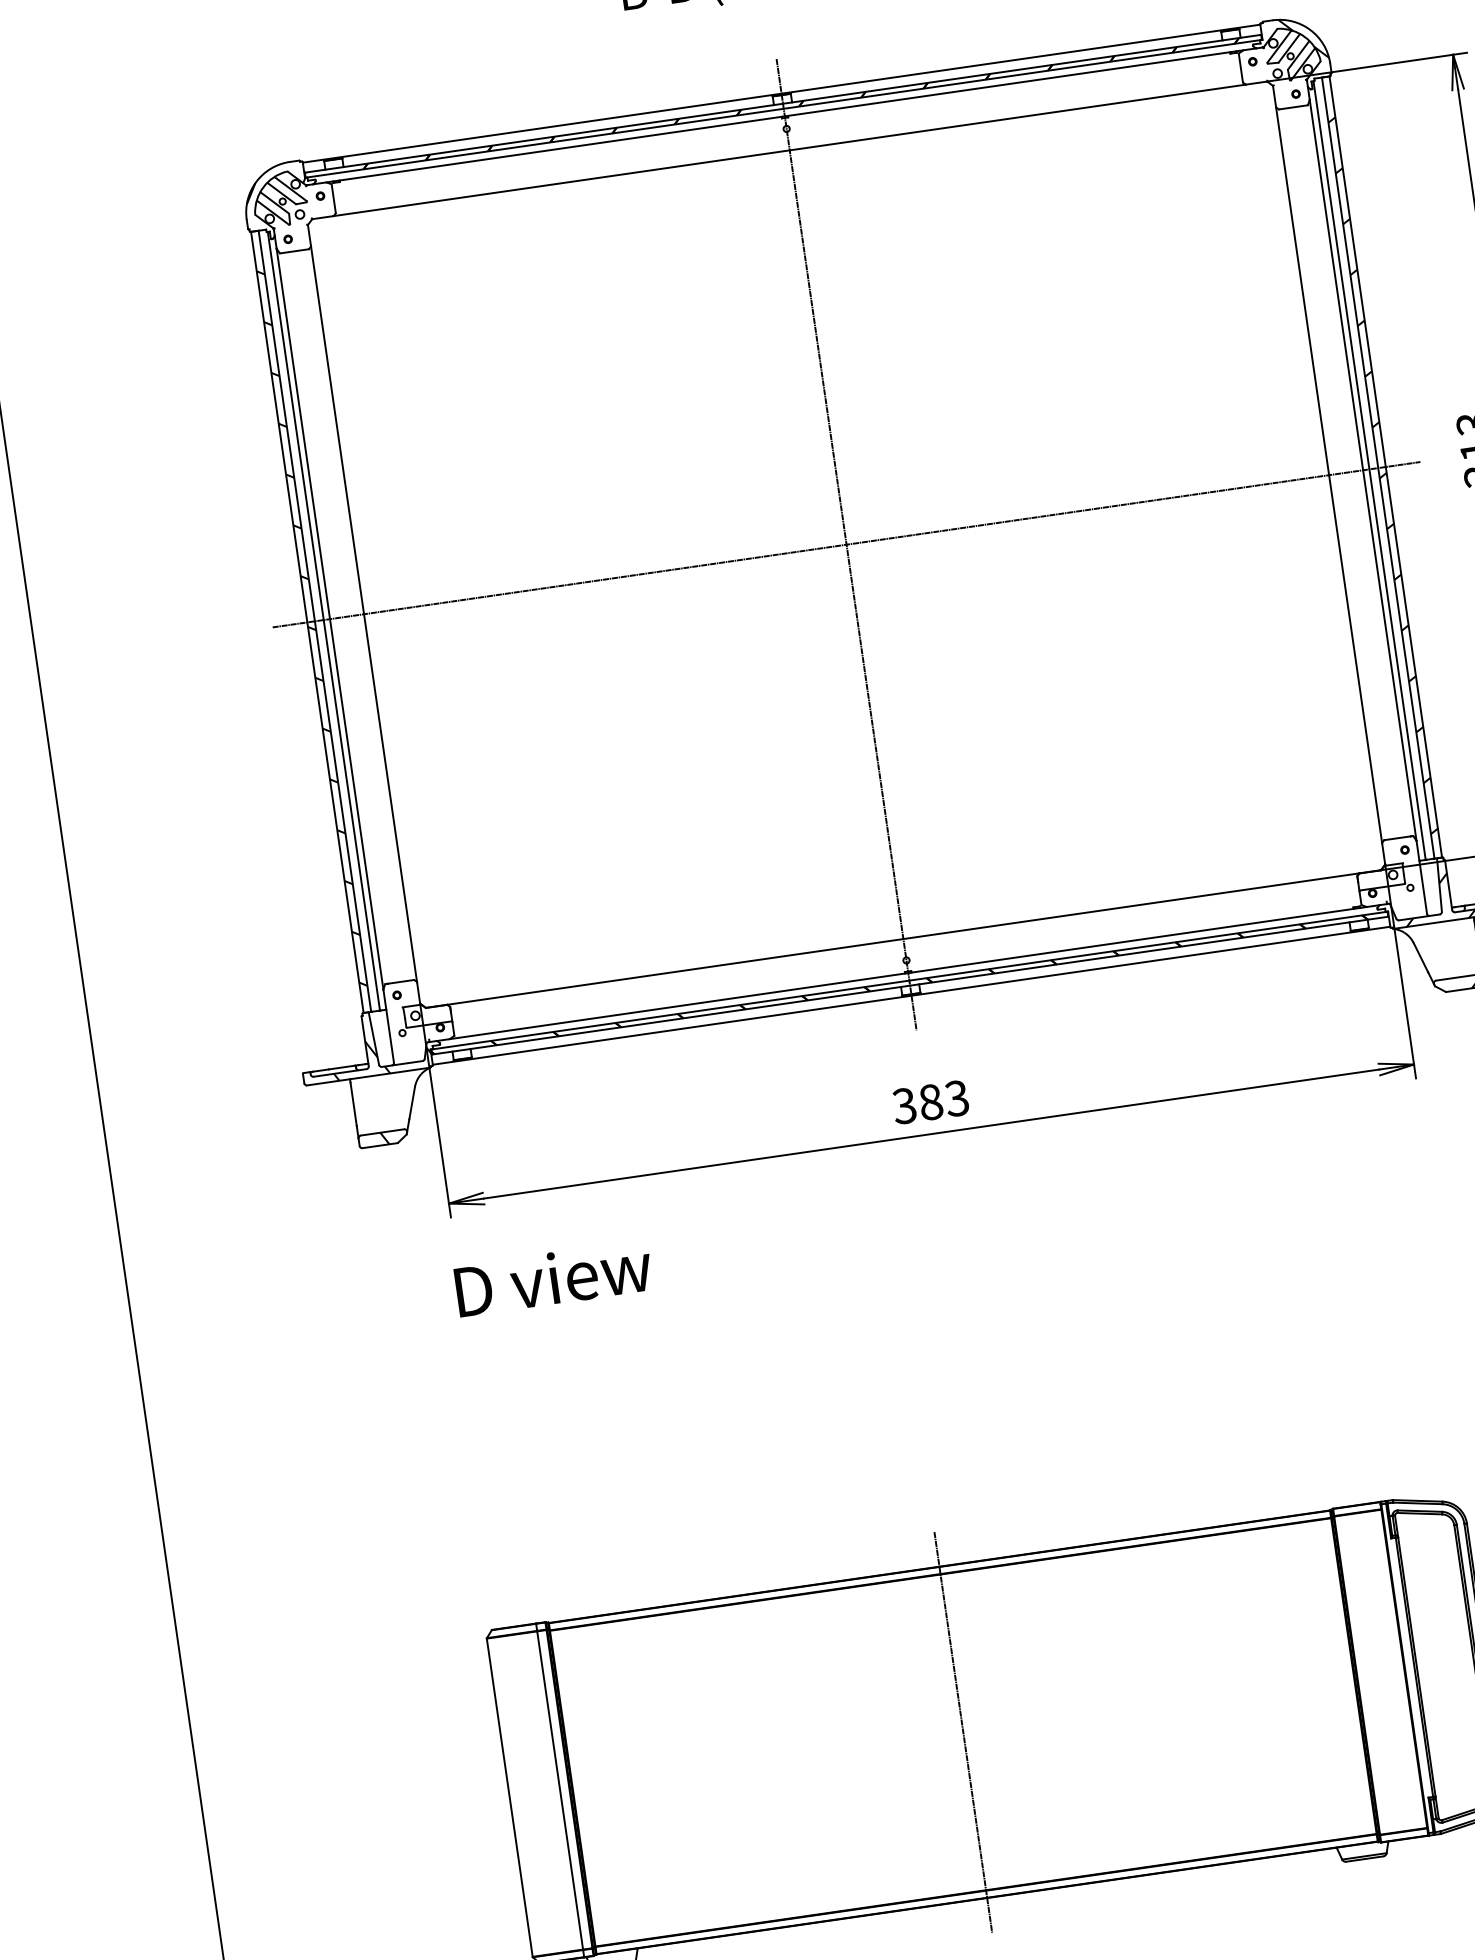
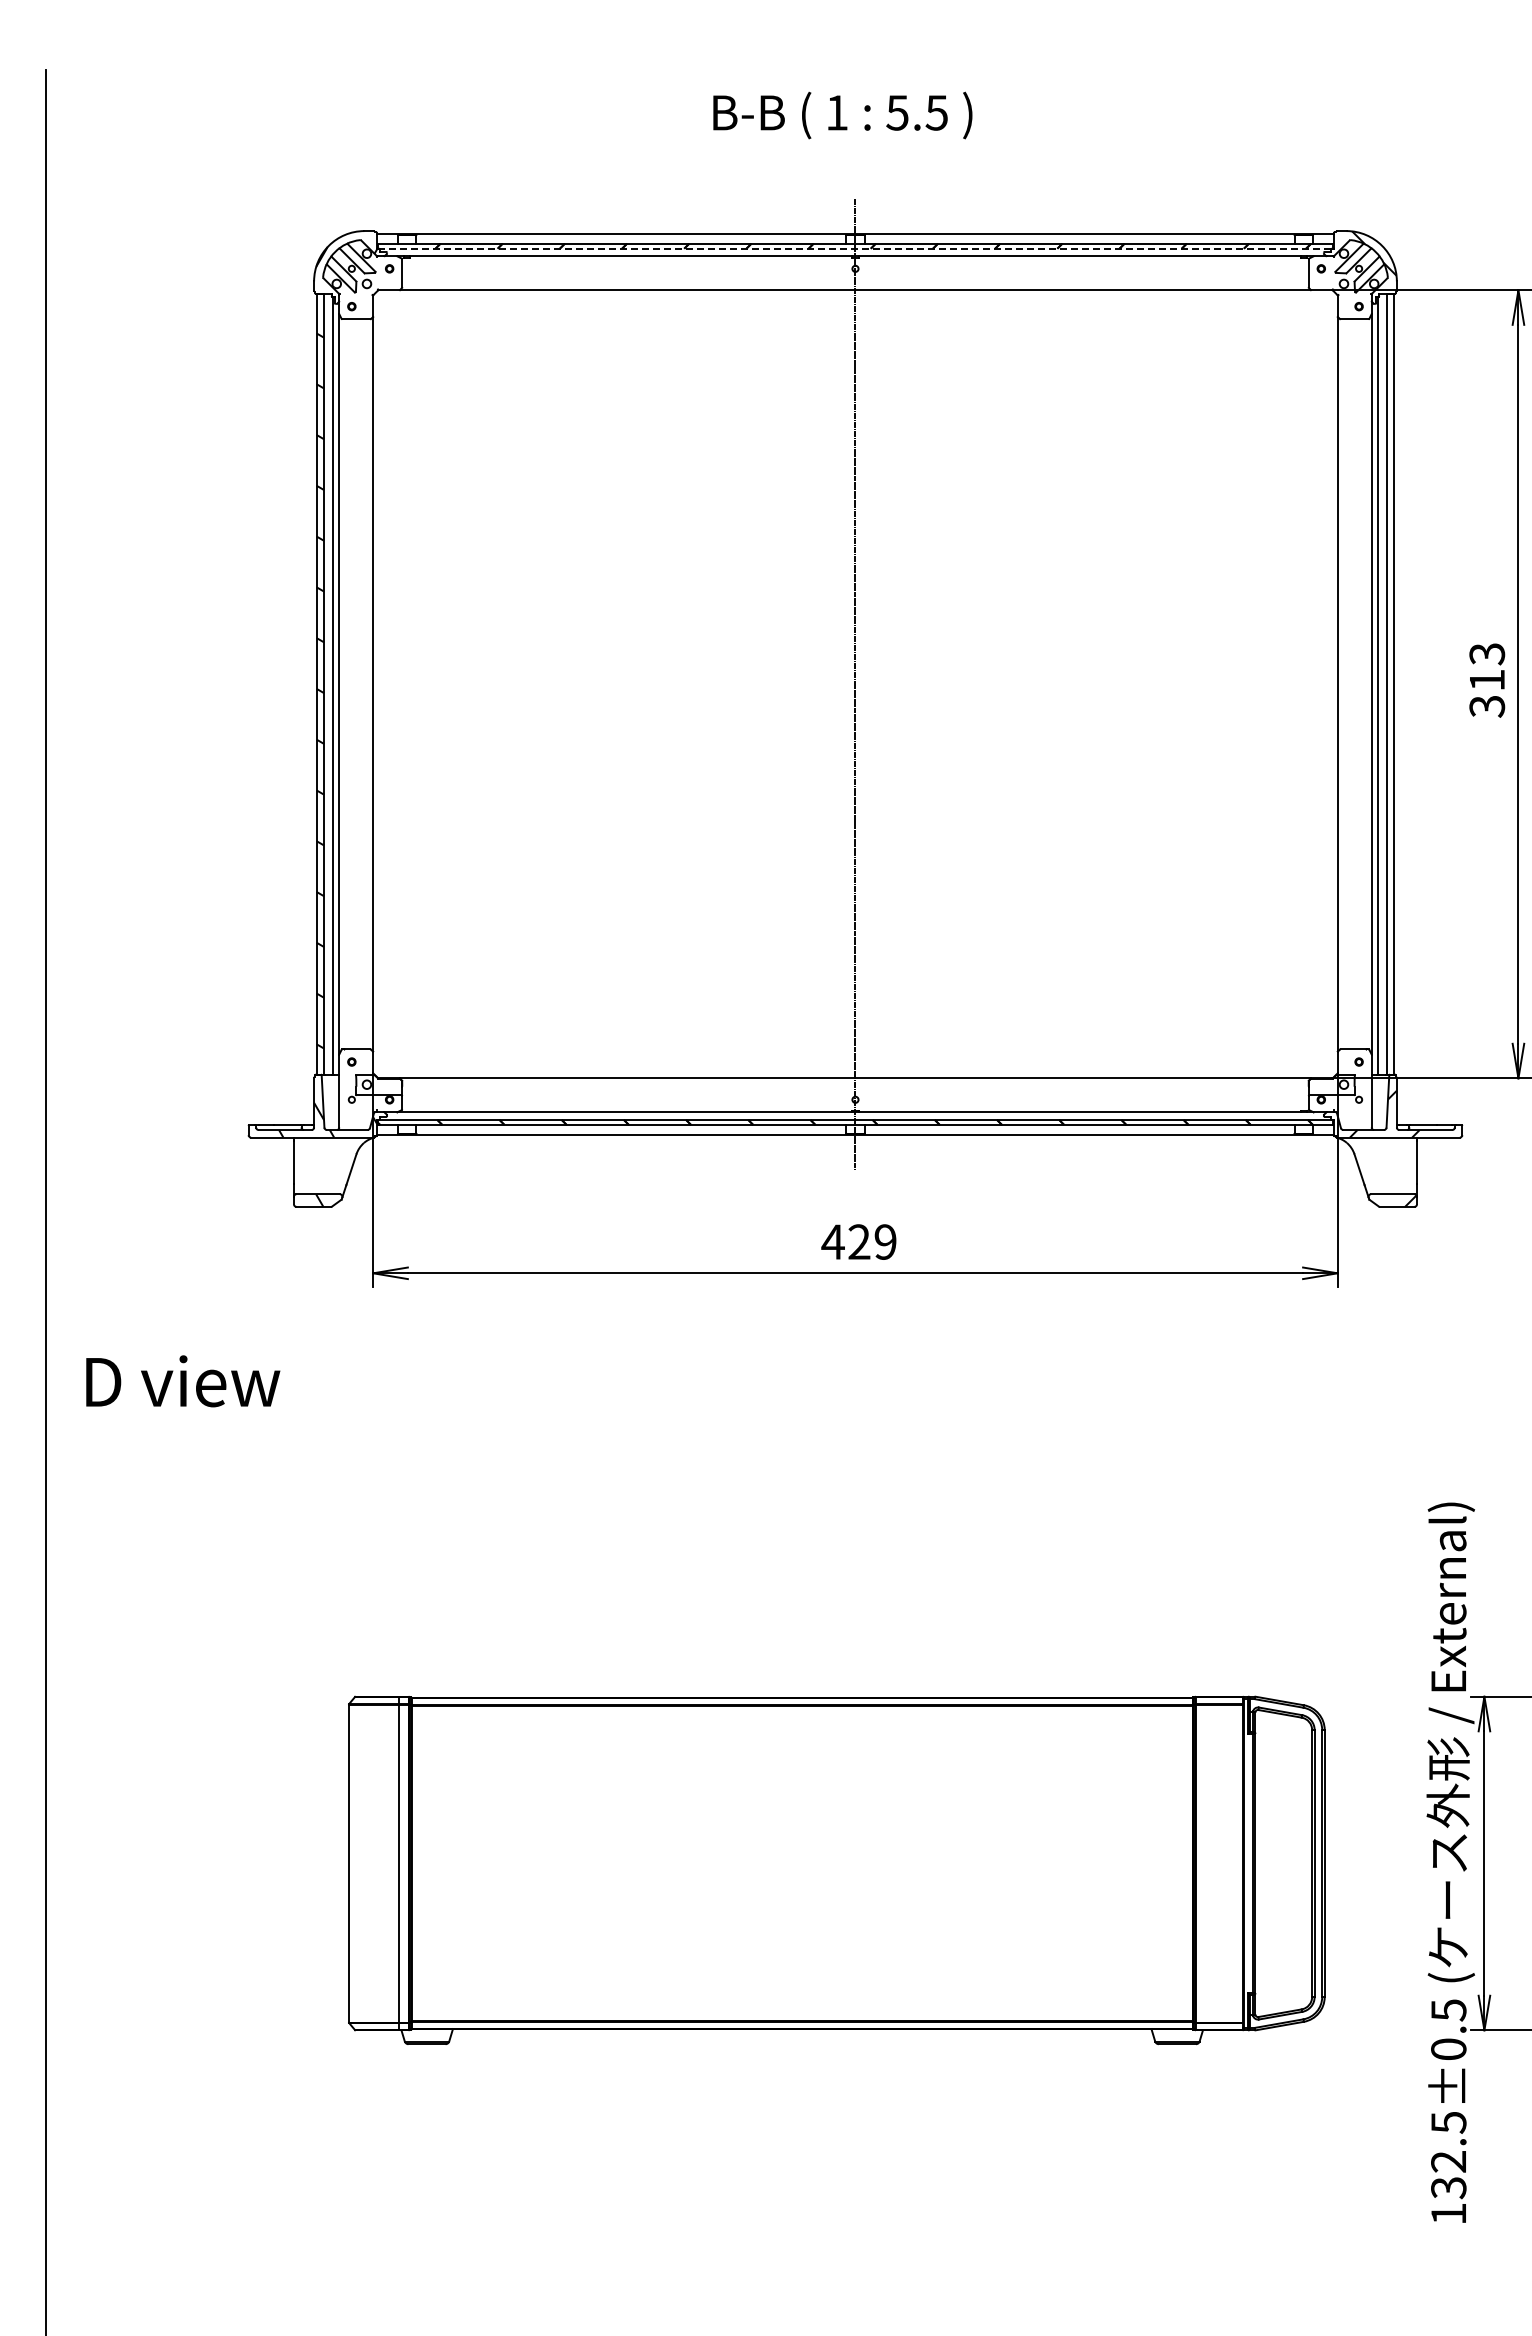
line: (783, 108) -> (855, 248), solid -> dashed
hatch: (1383, 475) -> (1390, 692), removed
line: (846, 544) -> (855, 684), removed
text: (929, 1101) -> (858, 1241), 383 -> 429
text: (553, 1278) -> (183, 1381), moved
line: (963, 1732) -> (802, 1863), removed

